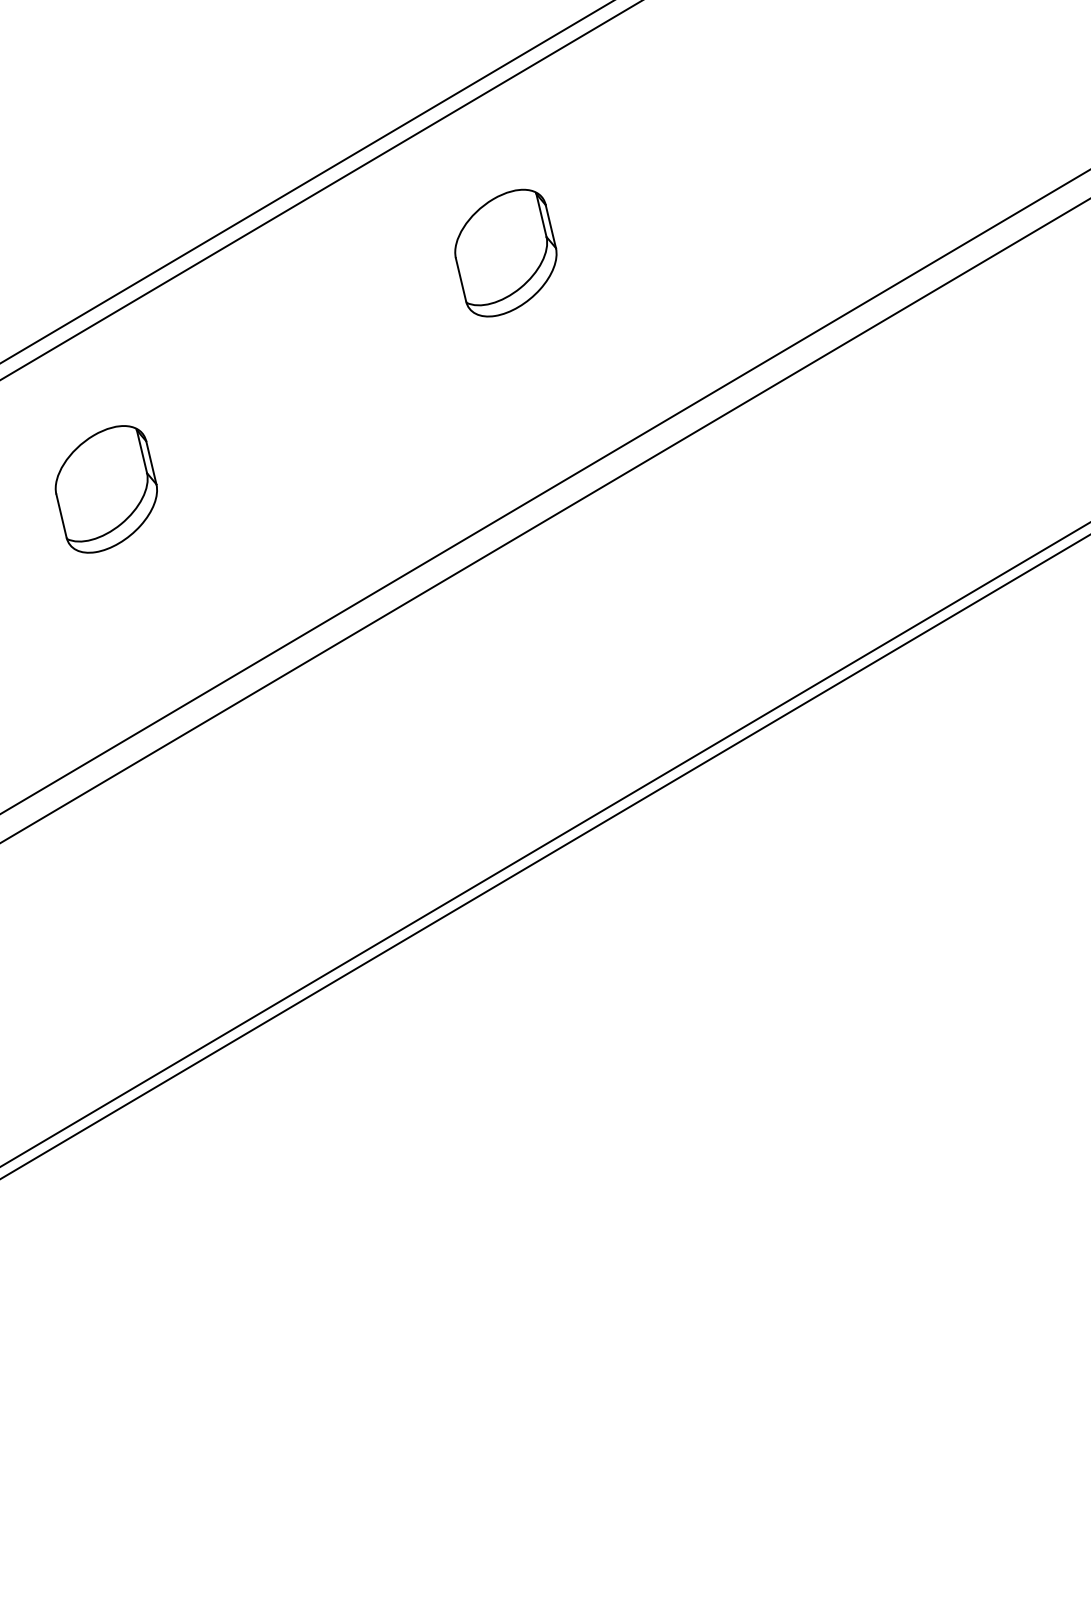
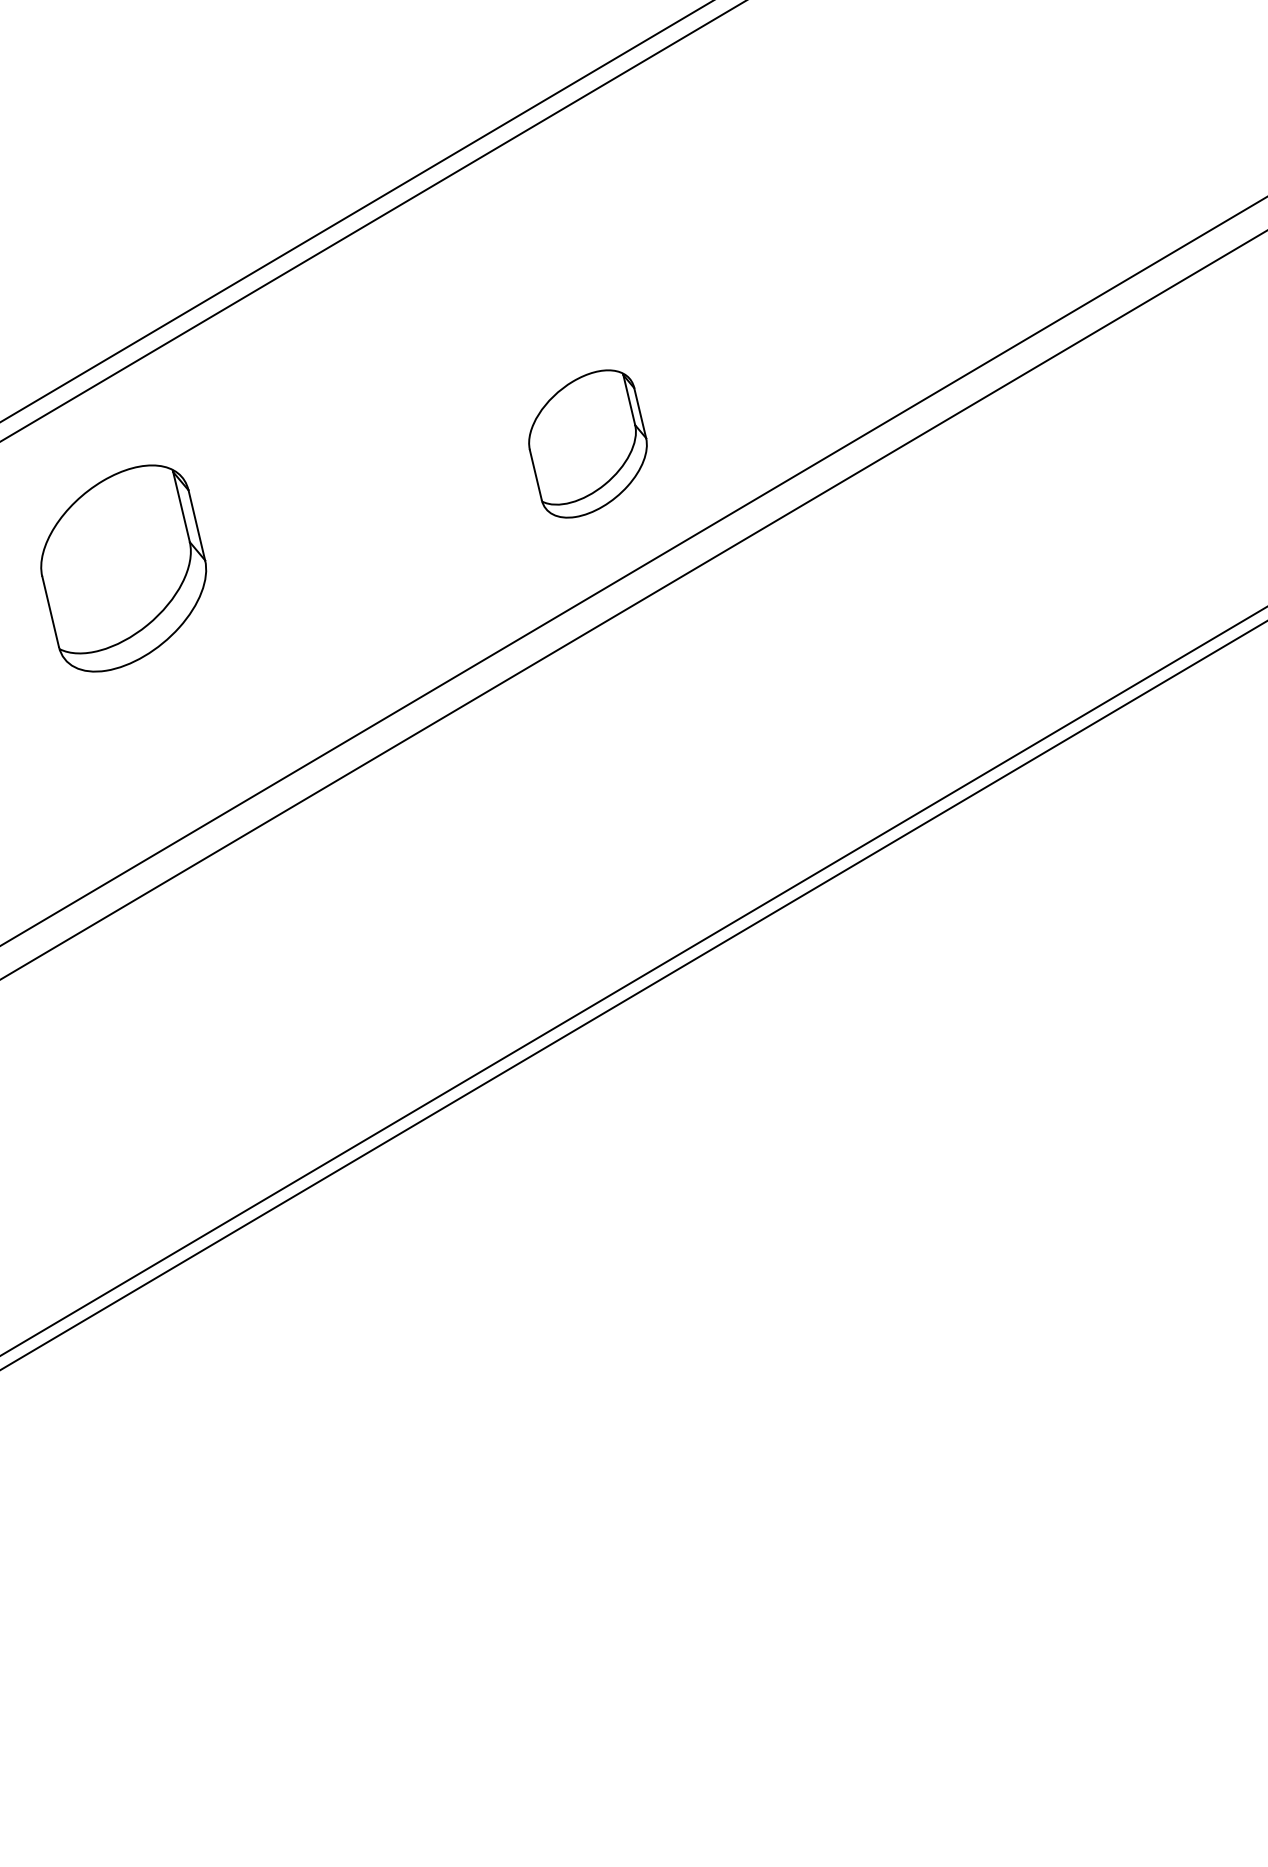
part: (505, 252) -> (587, 443), moved
part: (106, 489) -> (123, 568), size x1.4

